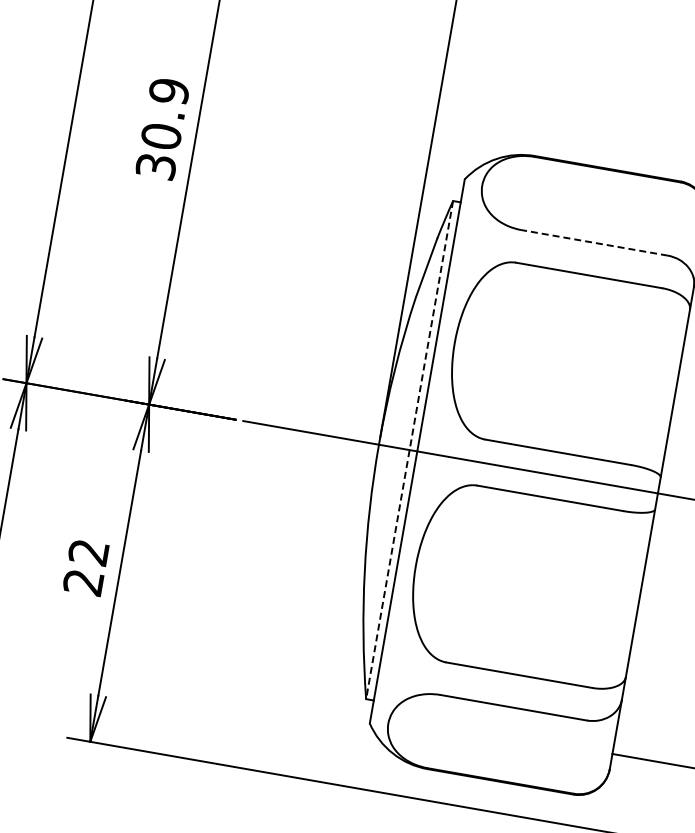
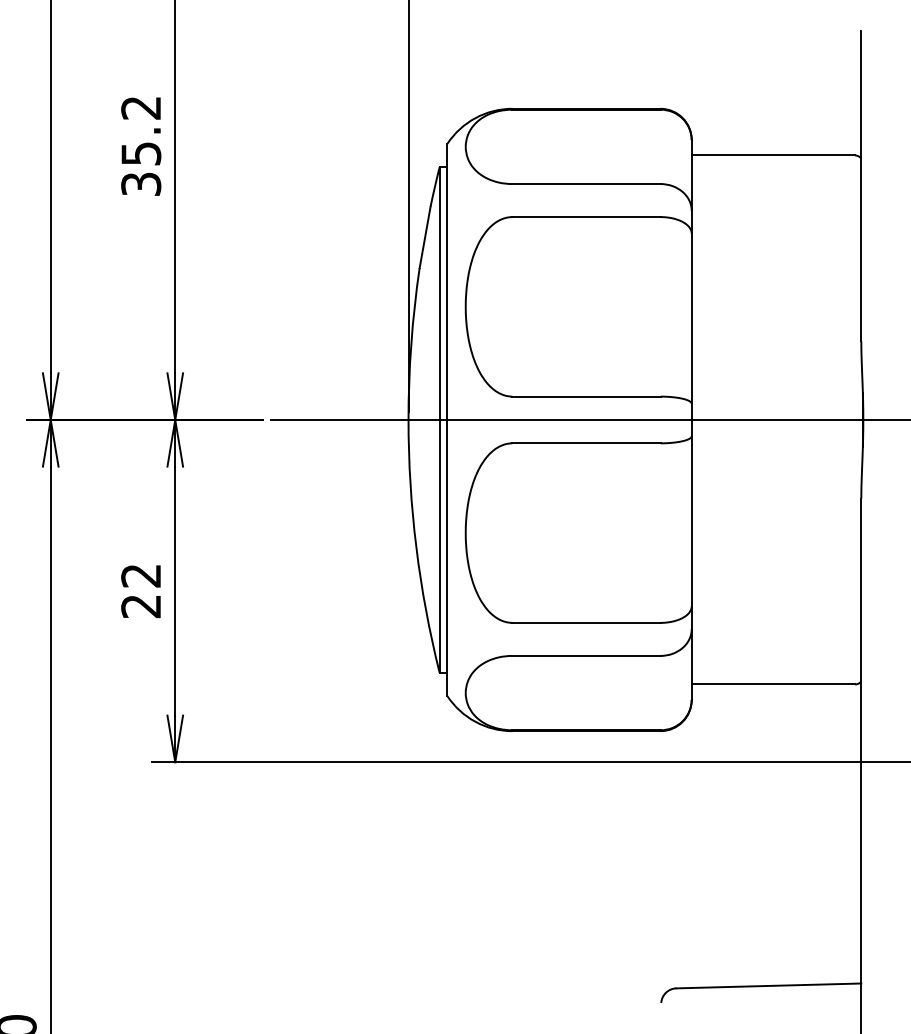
text: (165, 113) -> (141, 130), 30.9 -> 35.2
line: (594, 243) -> (586, 184), dashed -> solid
line: (409, 449) -> (439, 419), dashed -> solid

